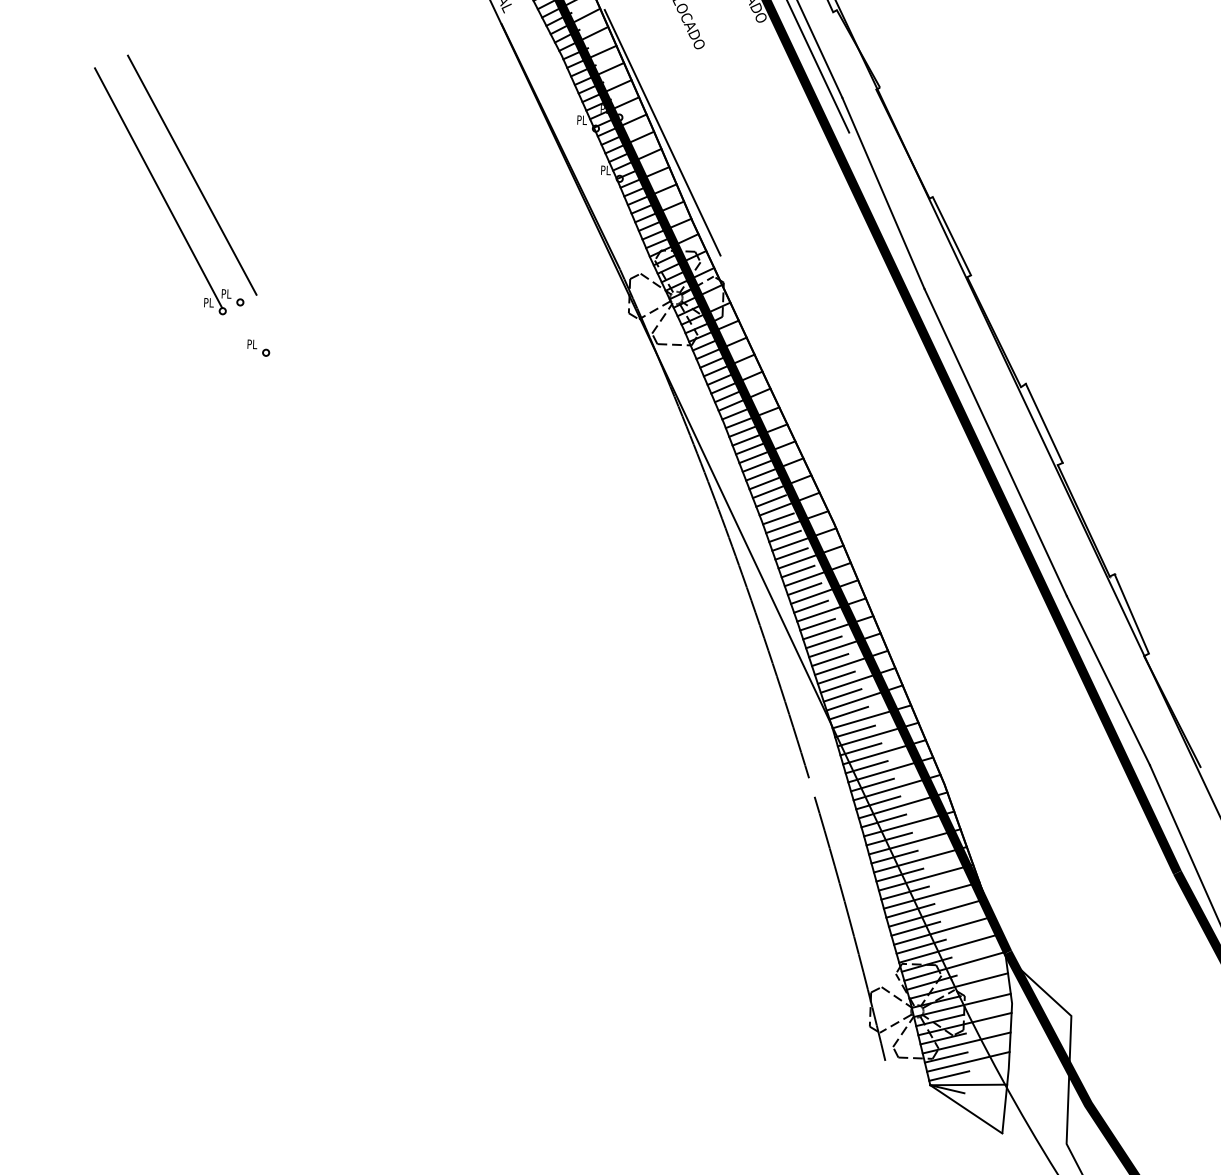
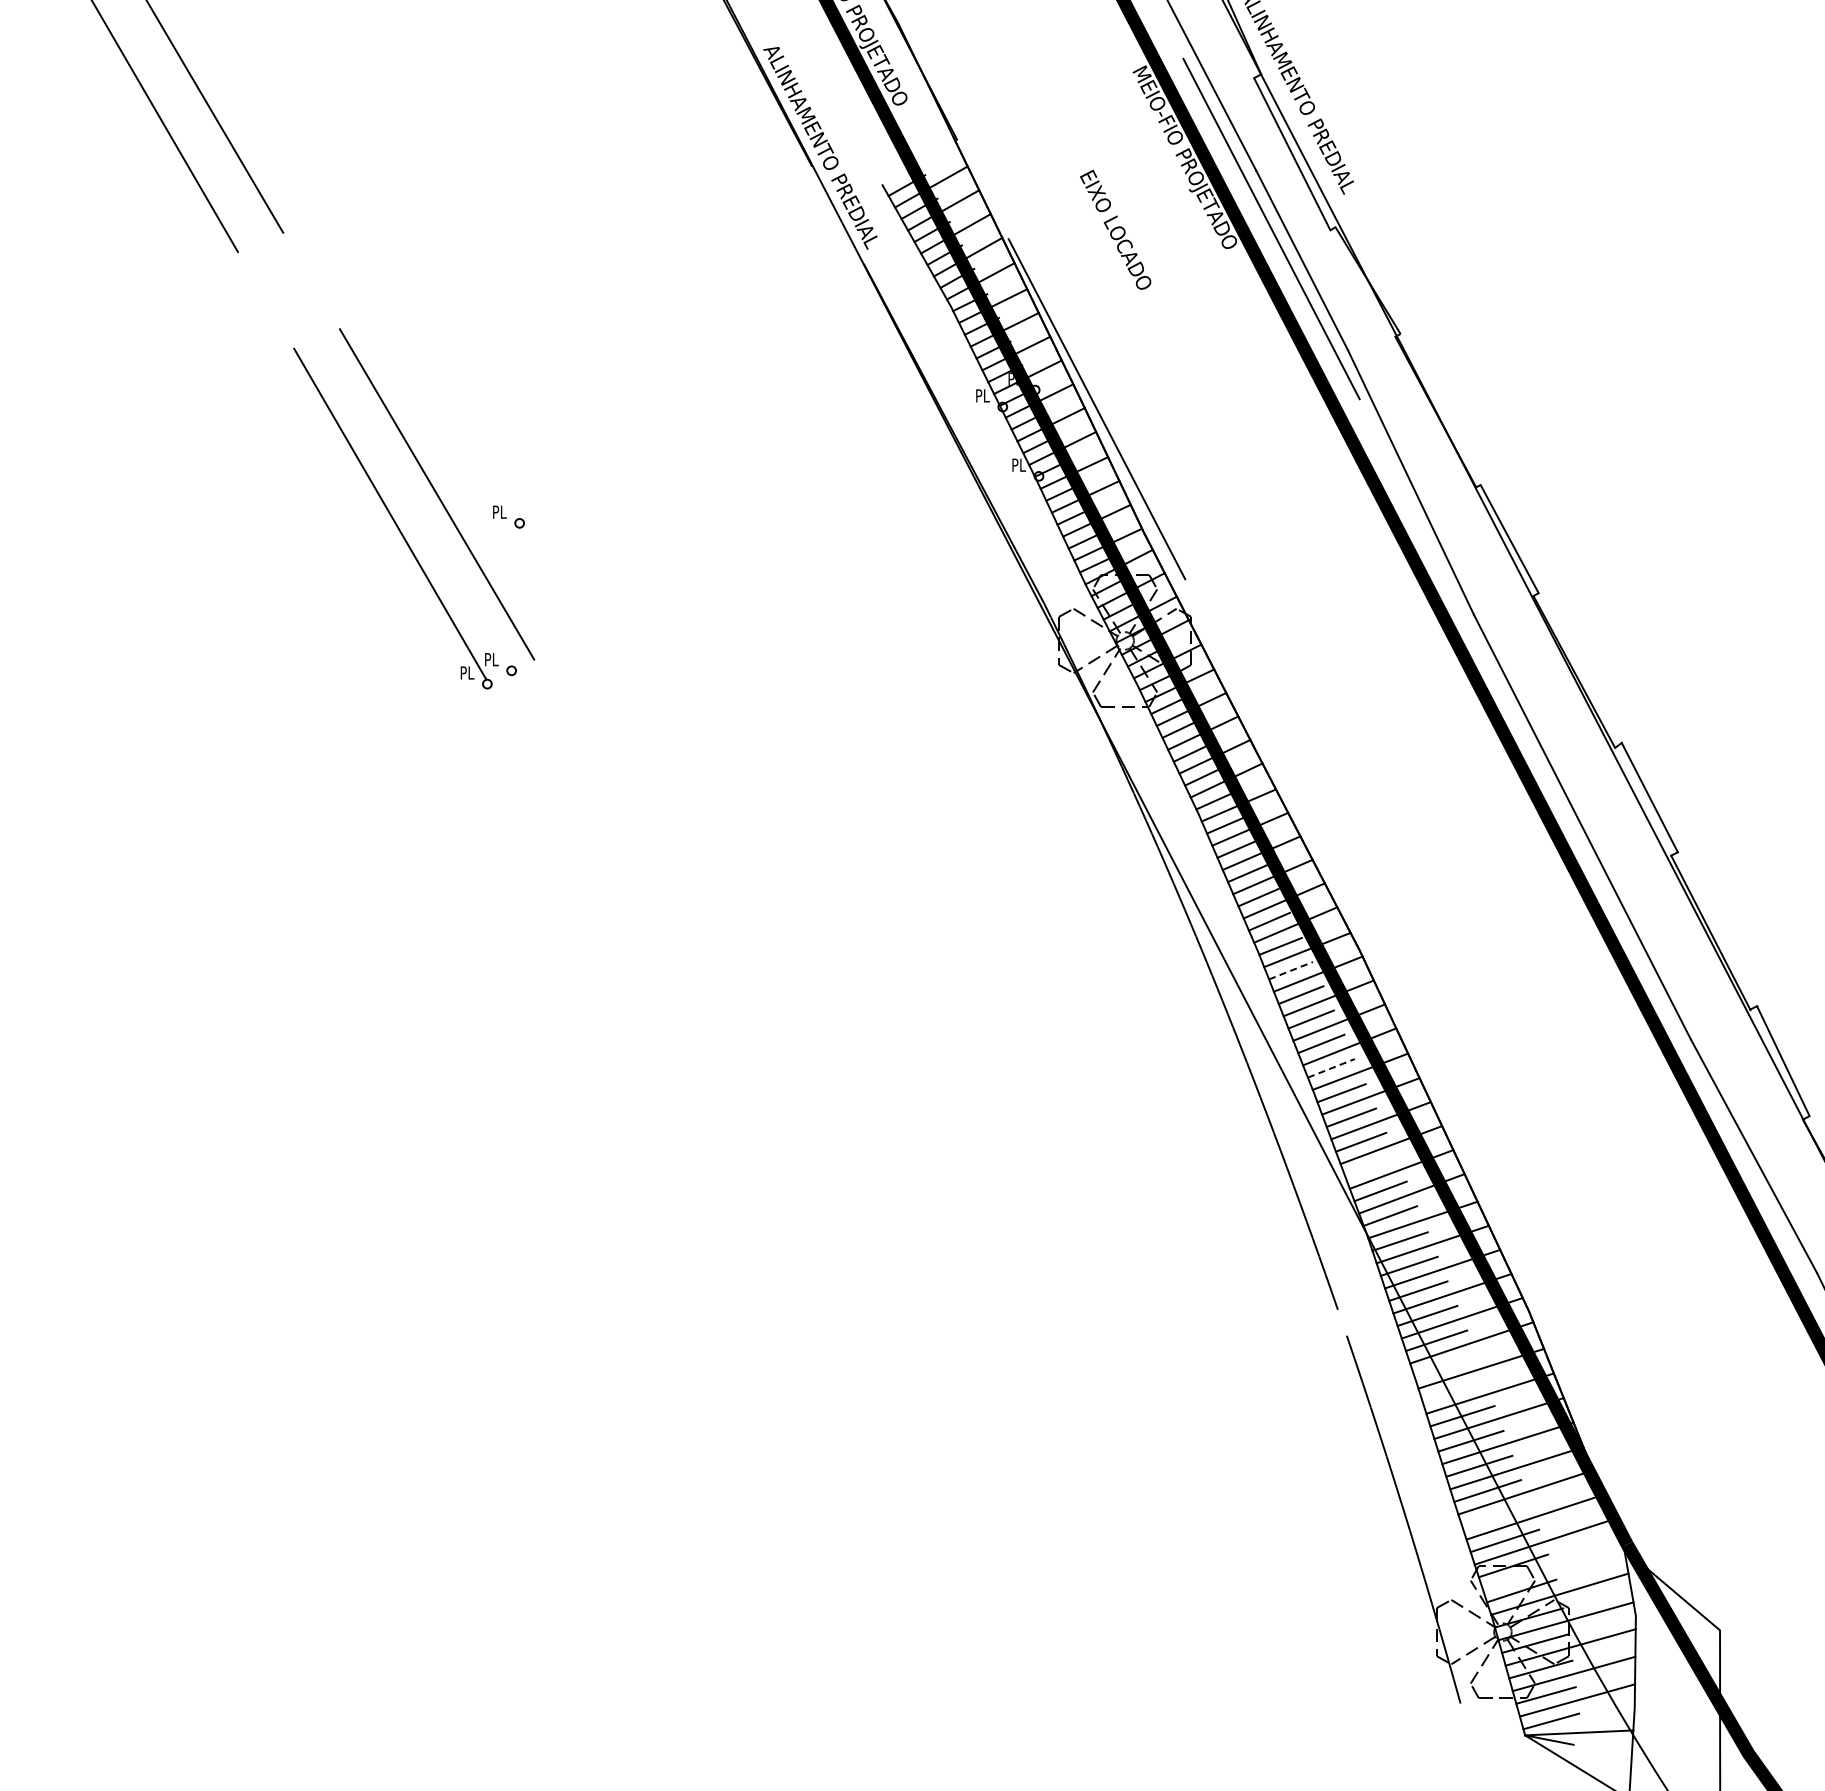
part: (258, 347) -> (508, 516), moved
line: (784, 536) -> (1290, 970), solid -> dashed
line: (811, 606) -> (1331, 1068), solid -> dashed
line: (836, 677) -> (1370, 1166), removed
line: (883, 820) -> (1445, 1365), removed
line: (888, 839) -> (1453, 1391), removed
line: (915, 928) -> (1496, 1515), removed
line: (954, 966) -> (1552, 1566), removed

